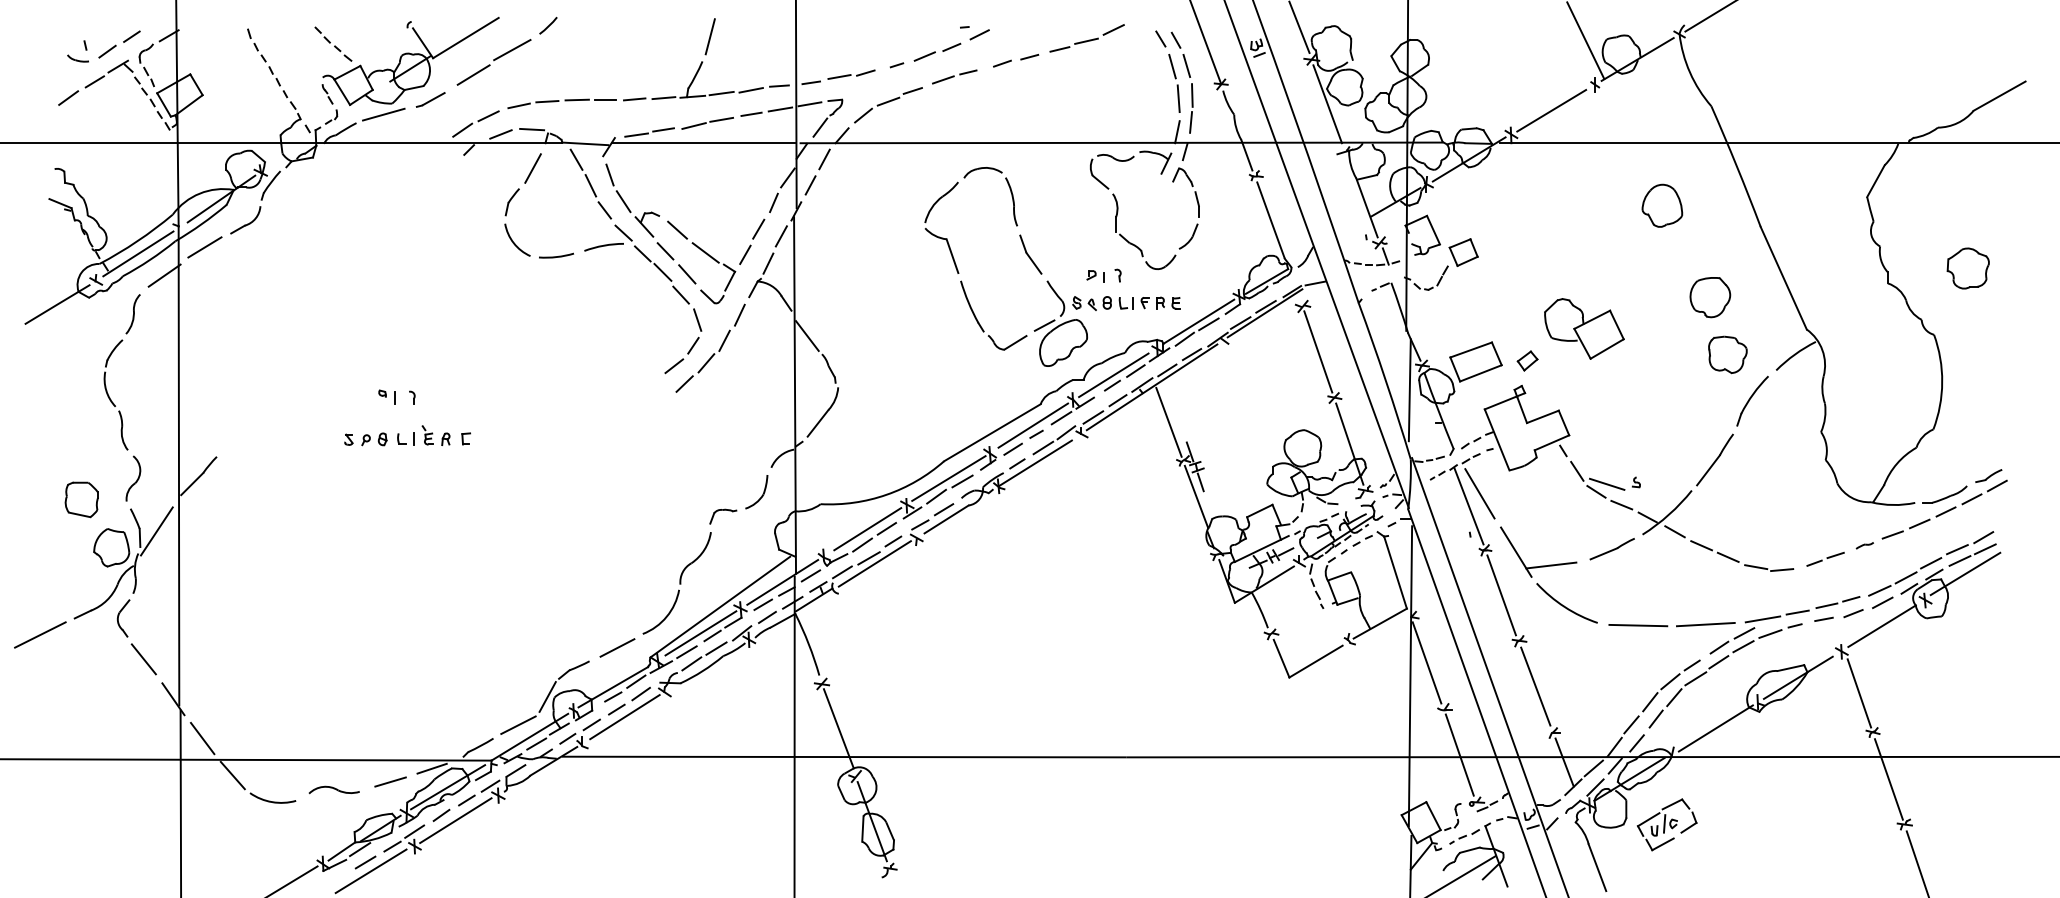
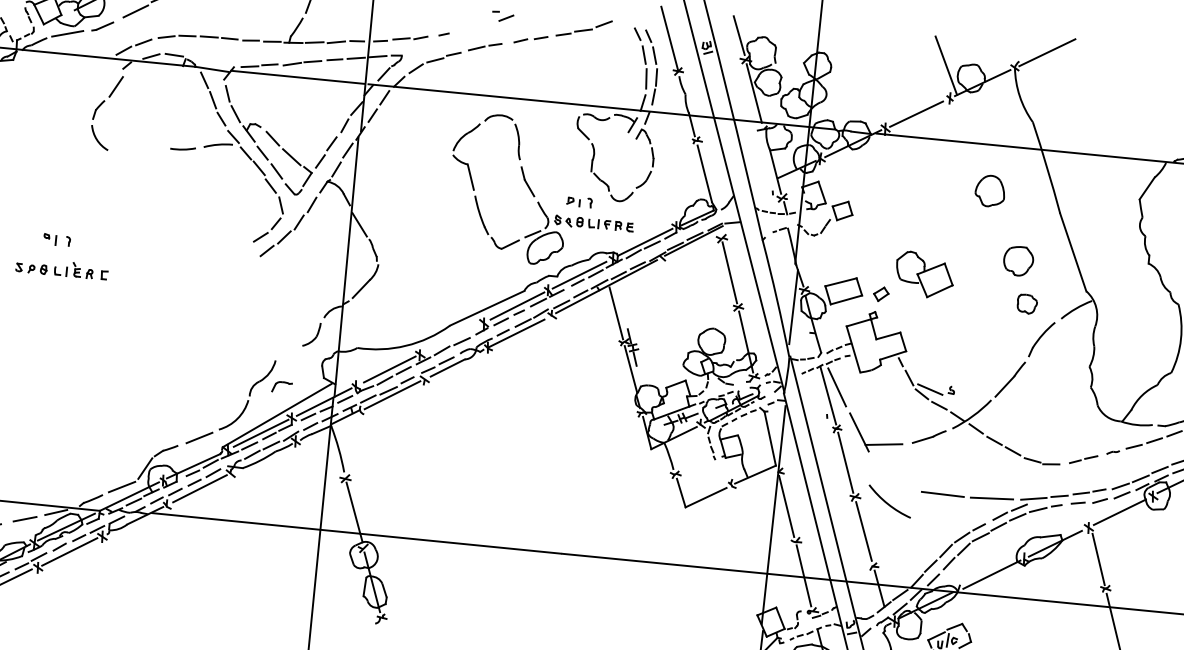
part: (937, 51) -> (474, 27), removed
part: (514, 196) -> (100, 105), moved
part: (1727, 354) -> (1026, 303), size x0.7
line: (948, 478) -> (452, 338), removed
part: (723, 516) -> (282, 387), moved
arc: (1564, 605) -> (887, 502), moved

